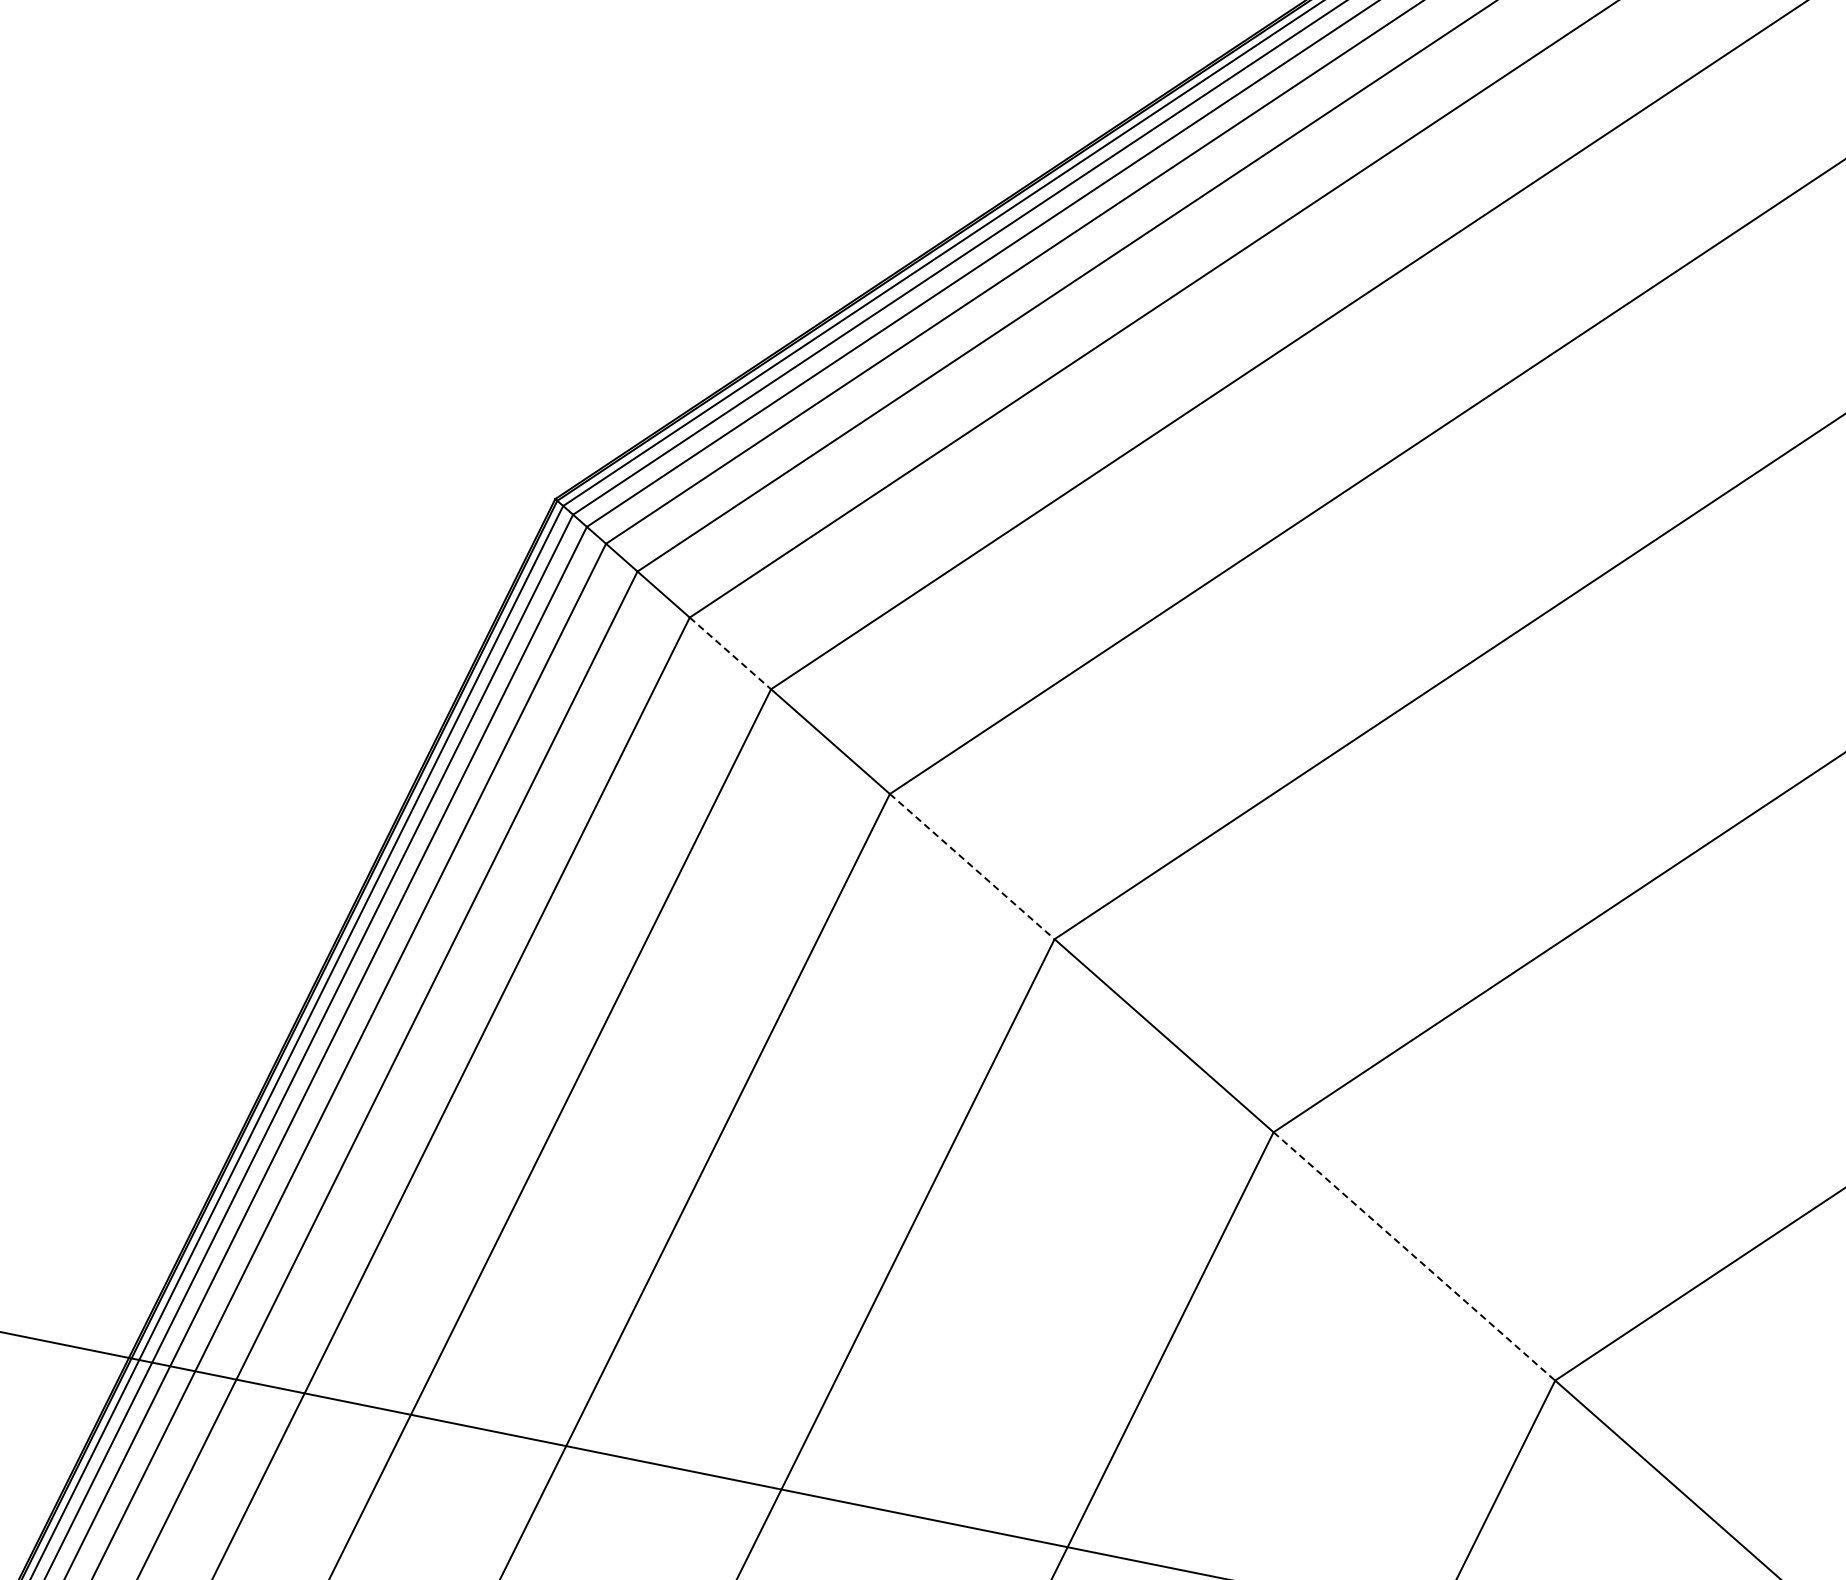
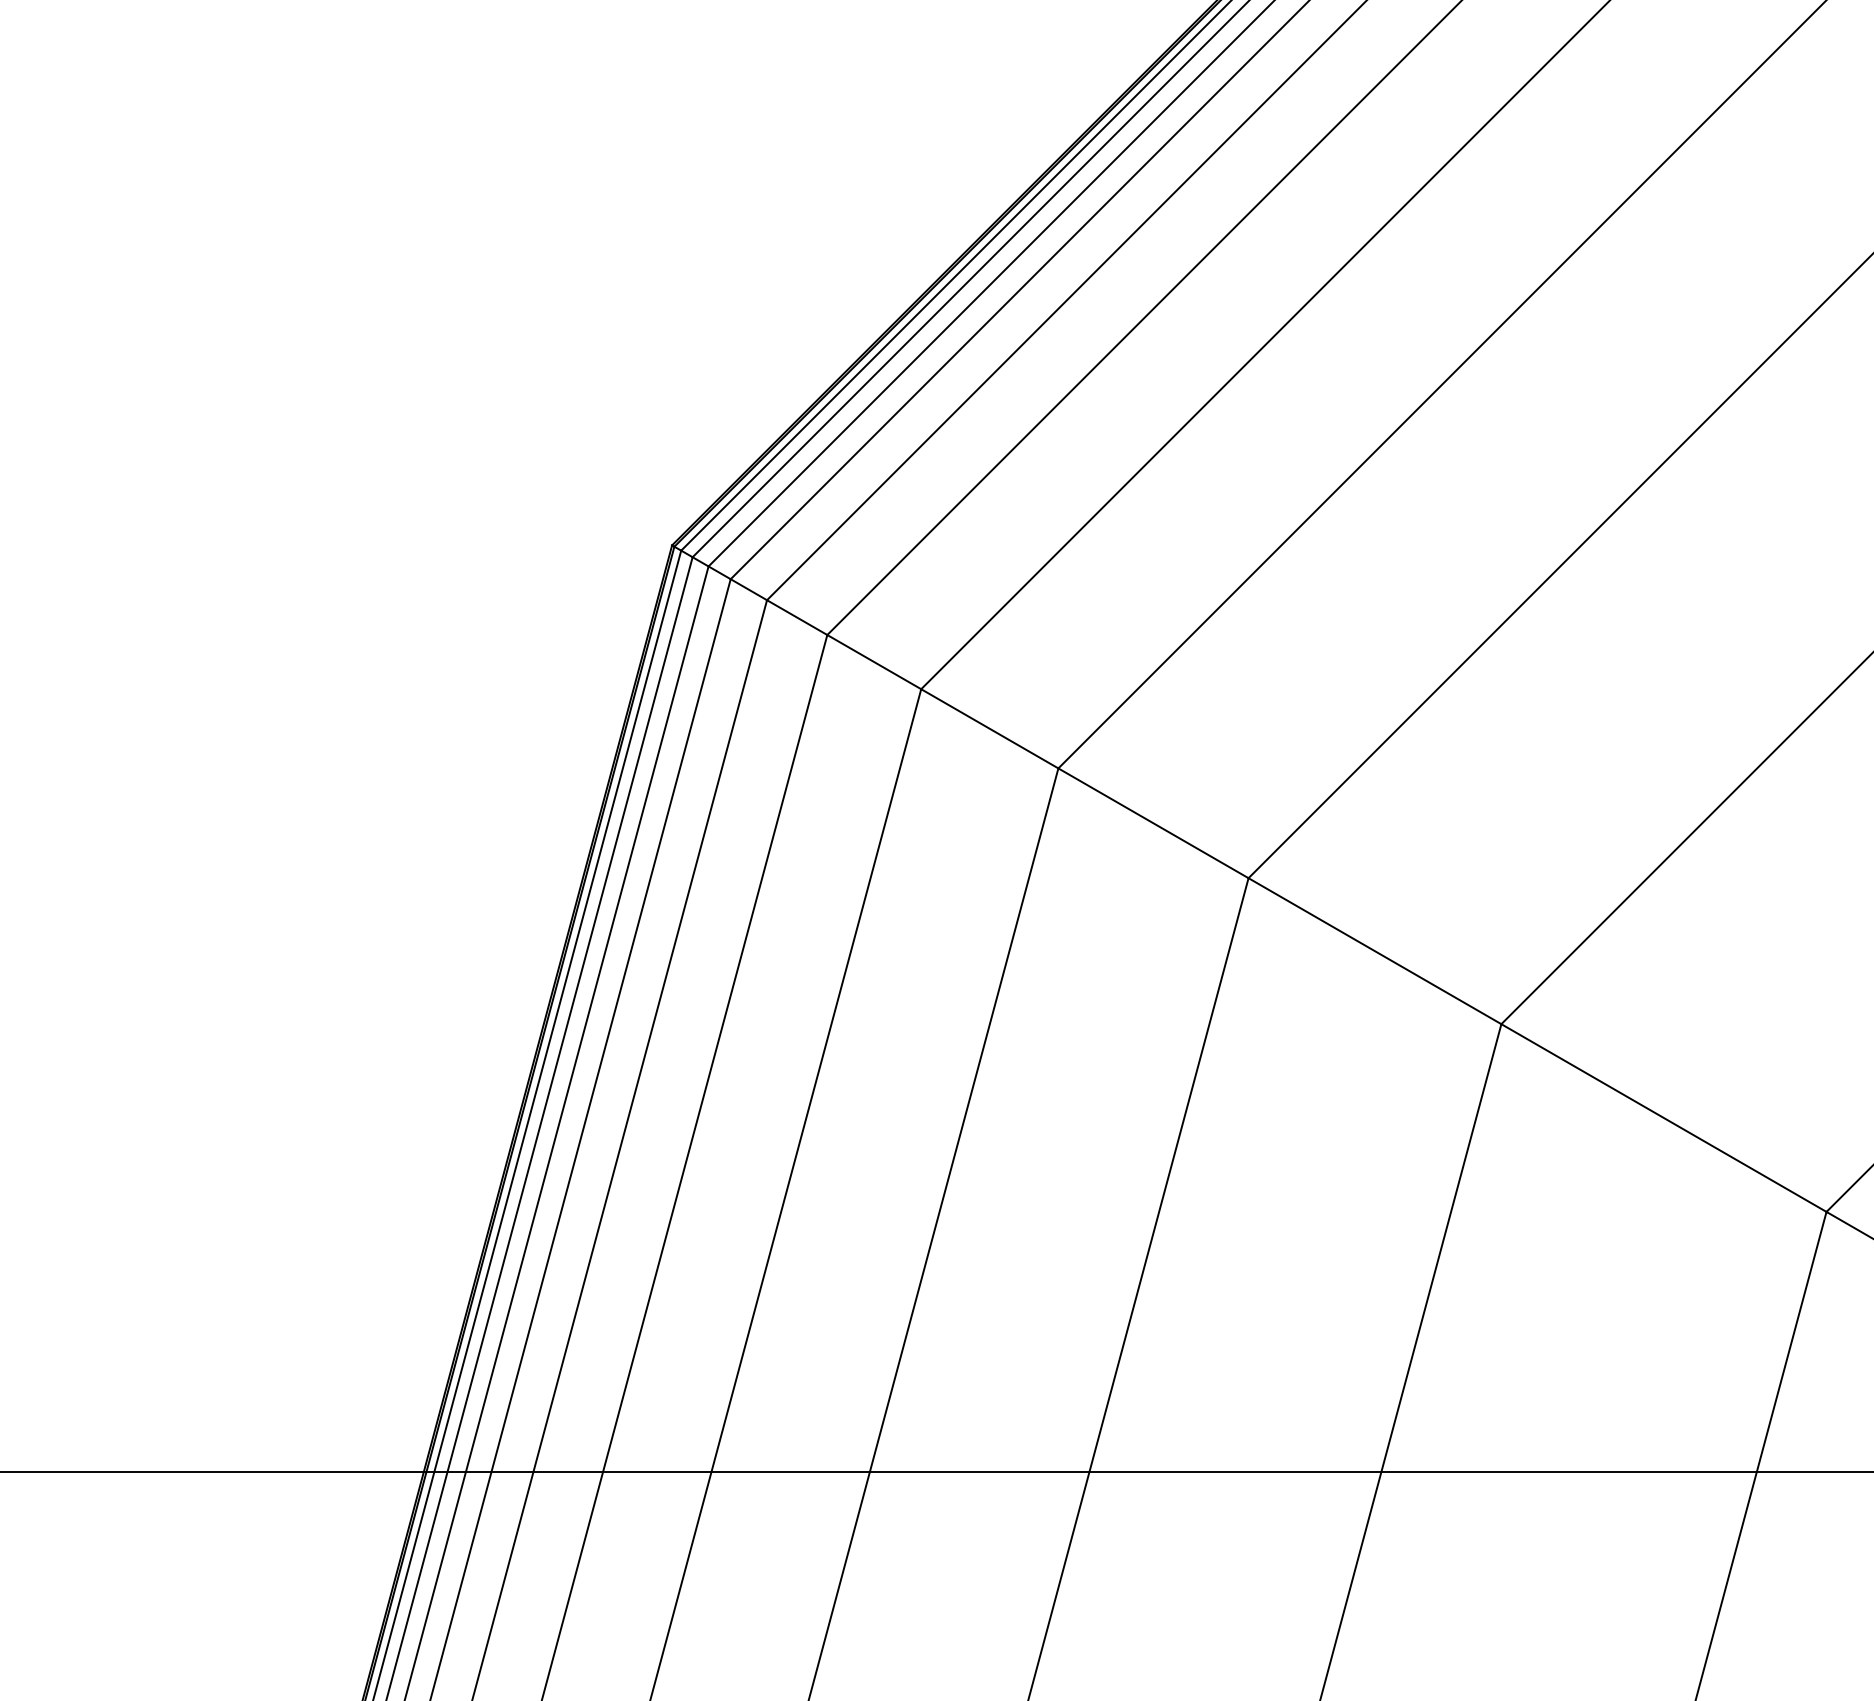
line: (730, 653) -> (874, 662), dashed -> solid
line: (972, 866) -> (1153, 823), dashed -> solid
line: (1413, 1256) -> (1663, 1118), dashed -> solid

